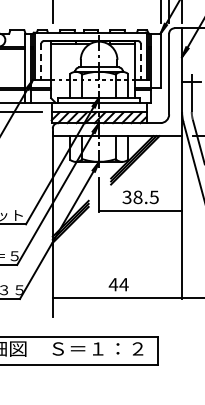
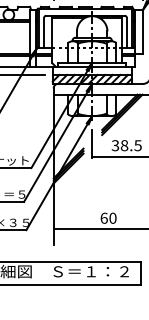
line: (41, 62) -> (44, 33), dashed -> solid
line: (140, 62) -> (126, 33), dashed -> solid
text: (118, 284) -> (108, 218), 44 -> 60

